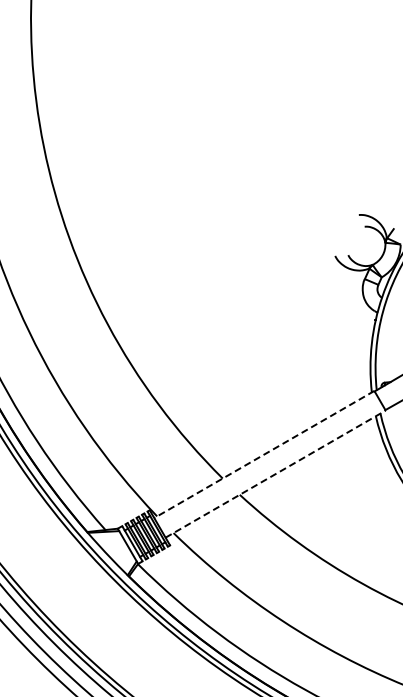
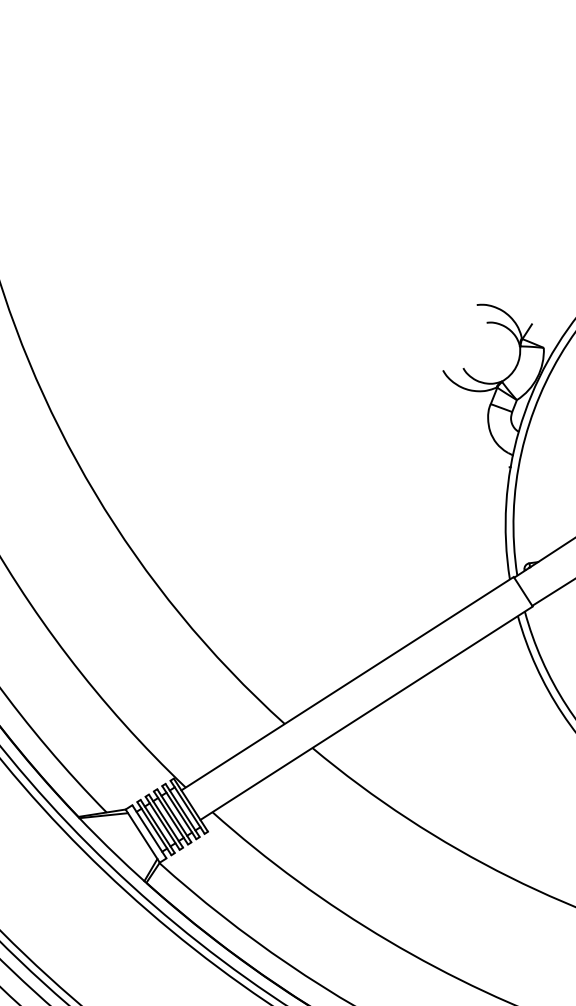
line: (263, 454) -> (346, 683), dashed -> solid
line: (276, 473) -> (367, 712), dashed -> solid

